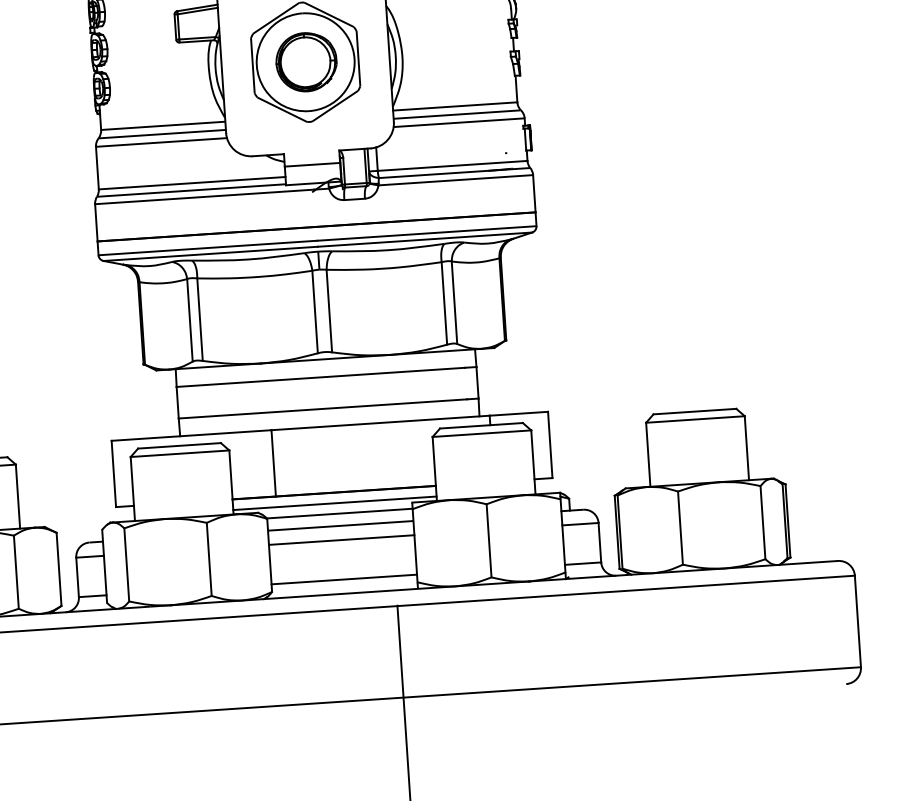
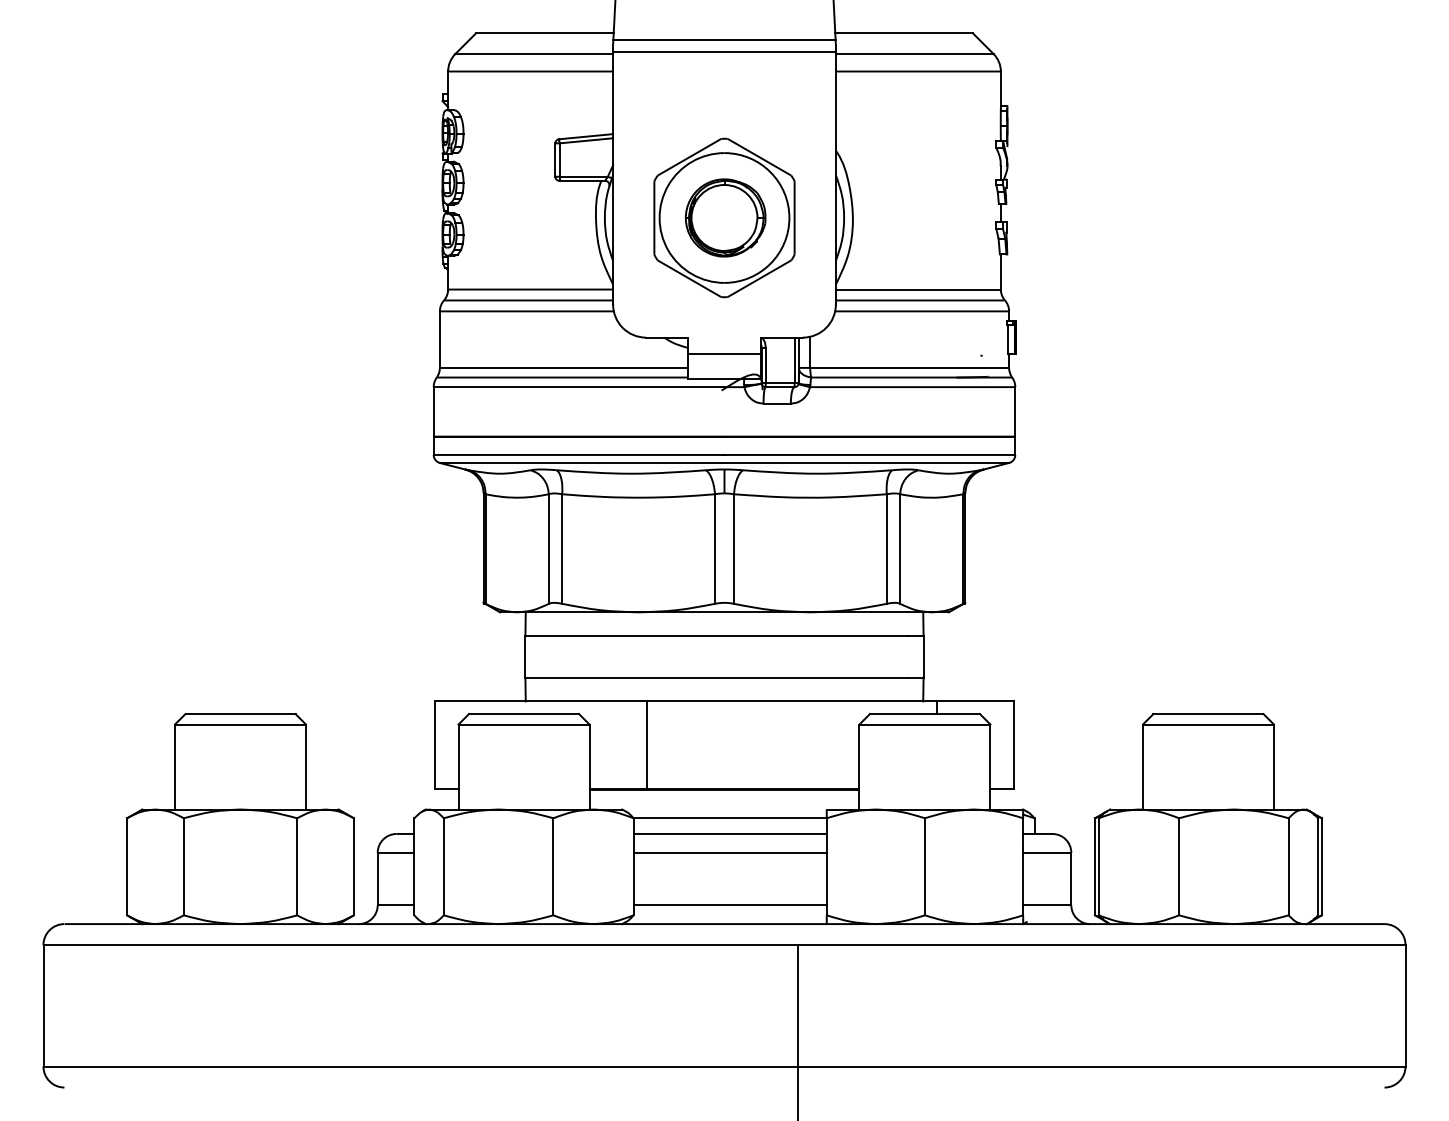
line: (334, 503) -> (724, 803), removed

